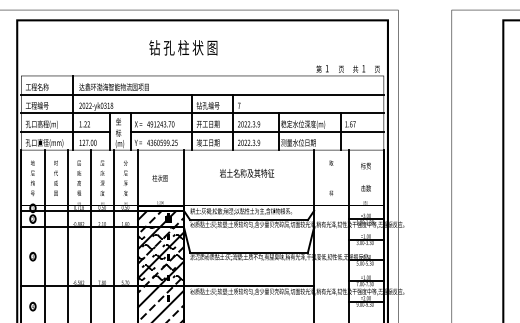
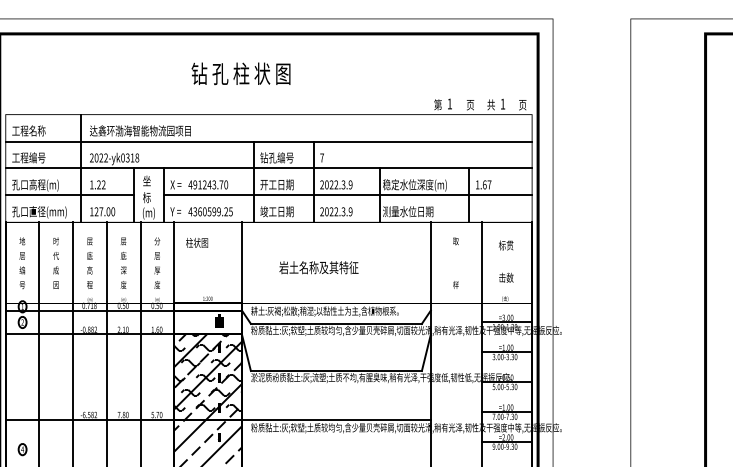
text: (247, 173) -> (319, 267), moved
text: (159, 178) -> (196, 243), moved
hatch: (160, 218) -> (207, 321), removed
part: (32, 256) -> (21, 376), removed

